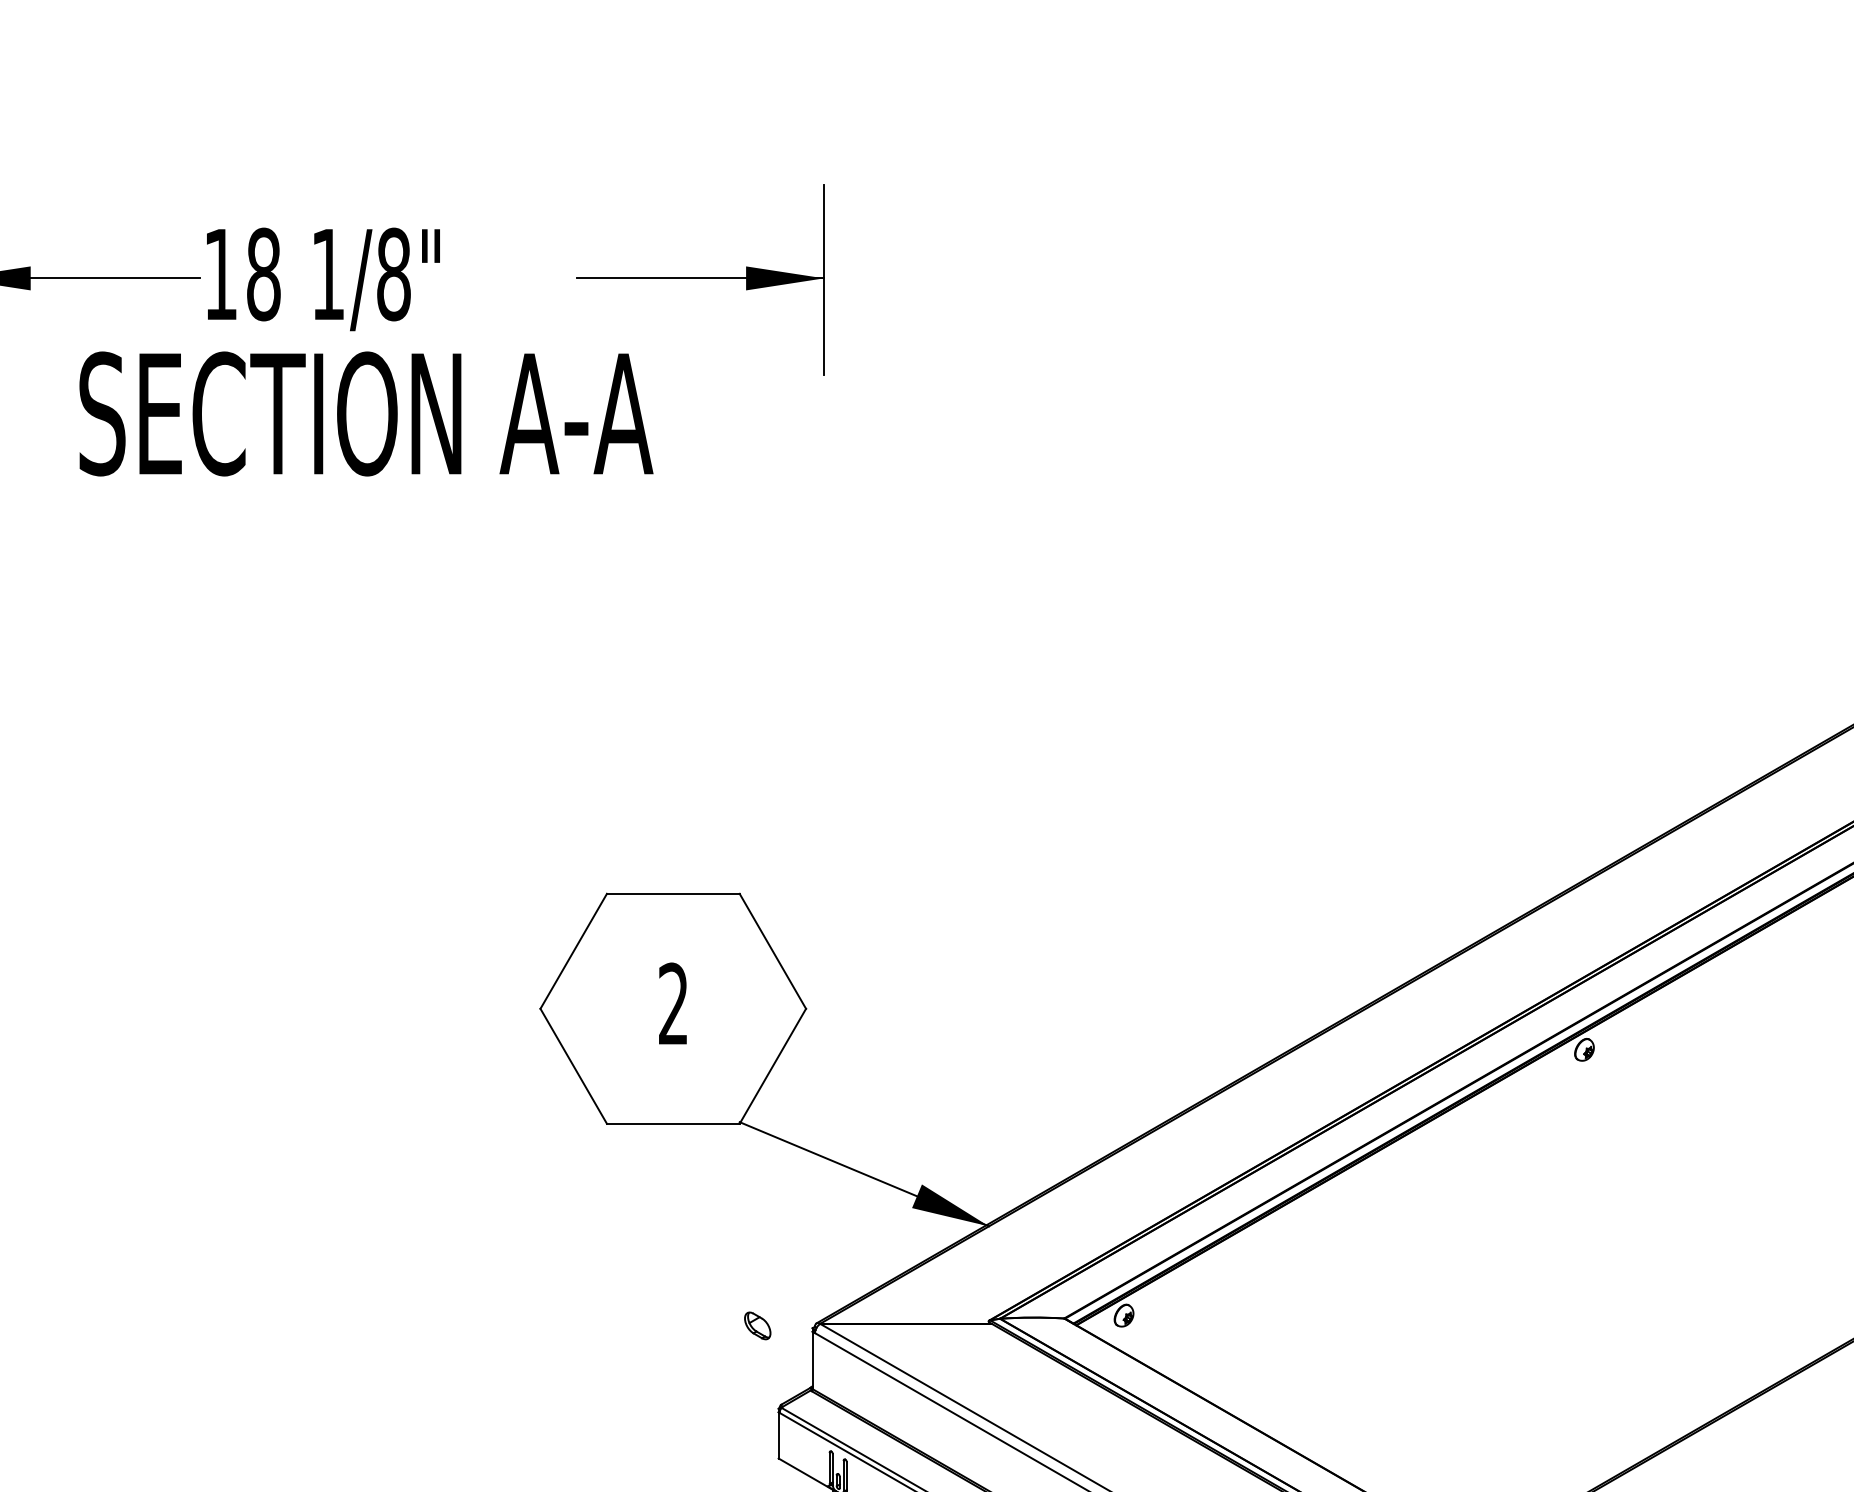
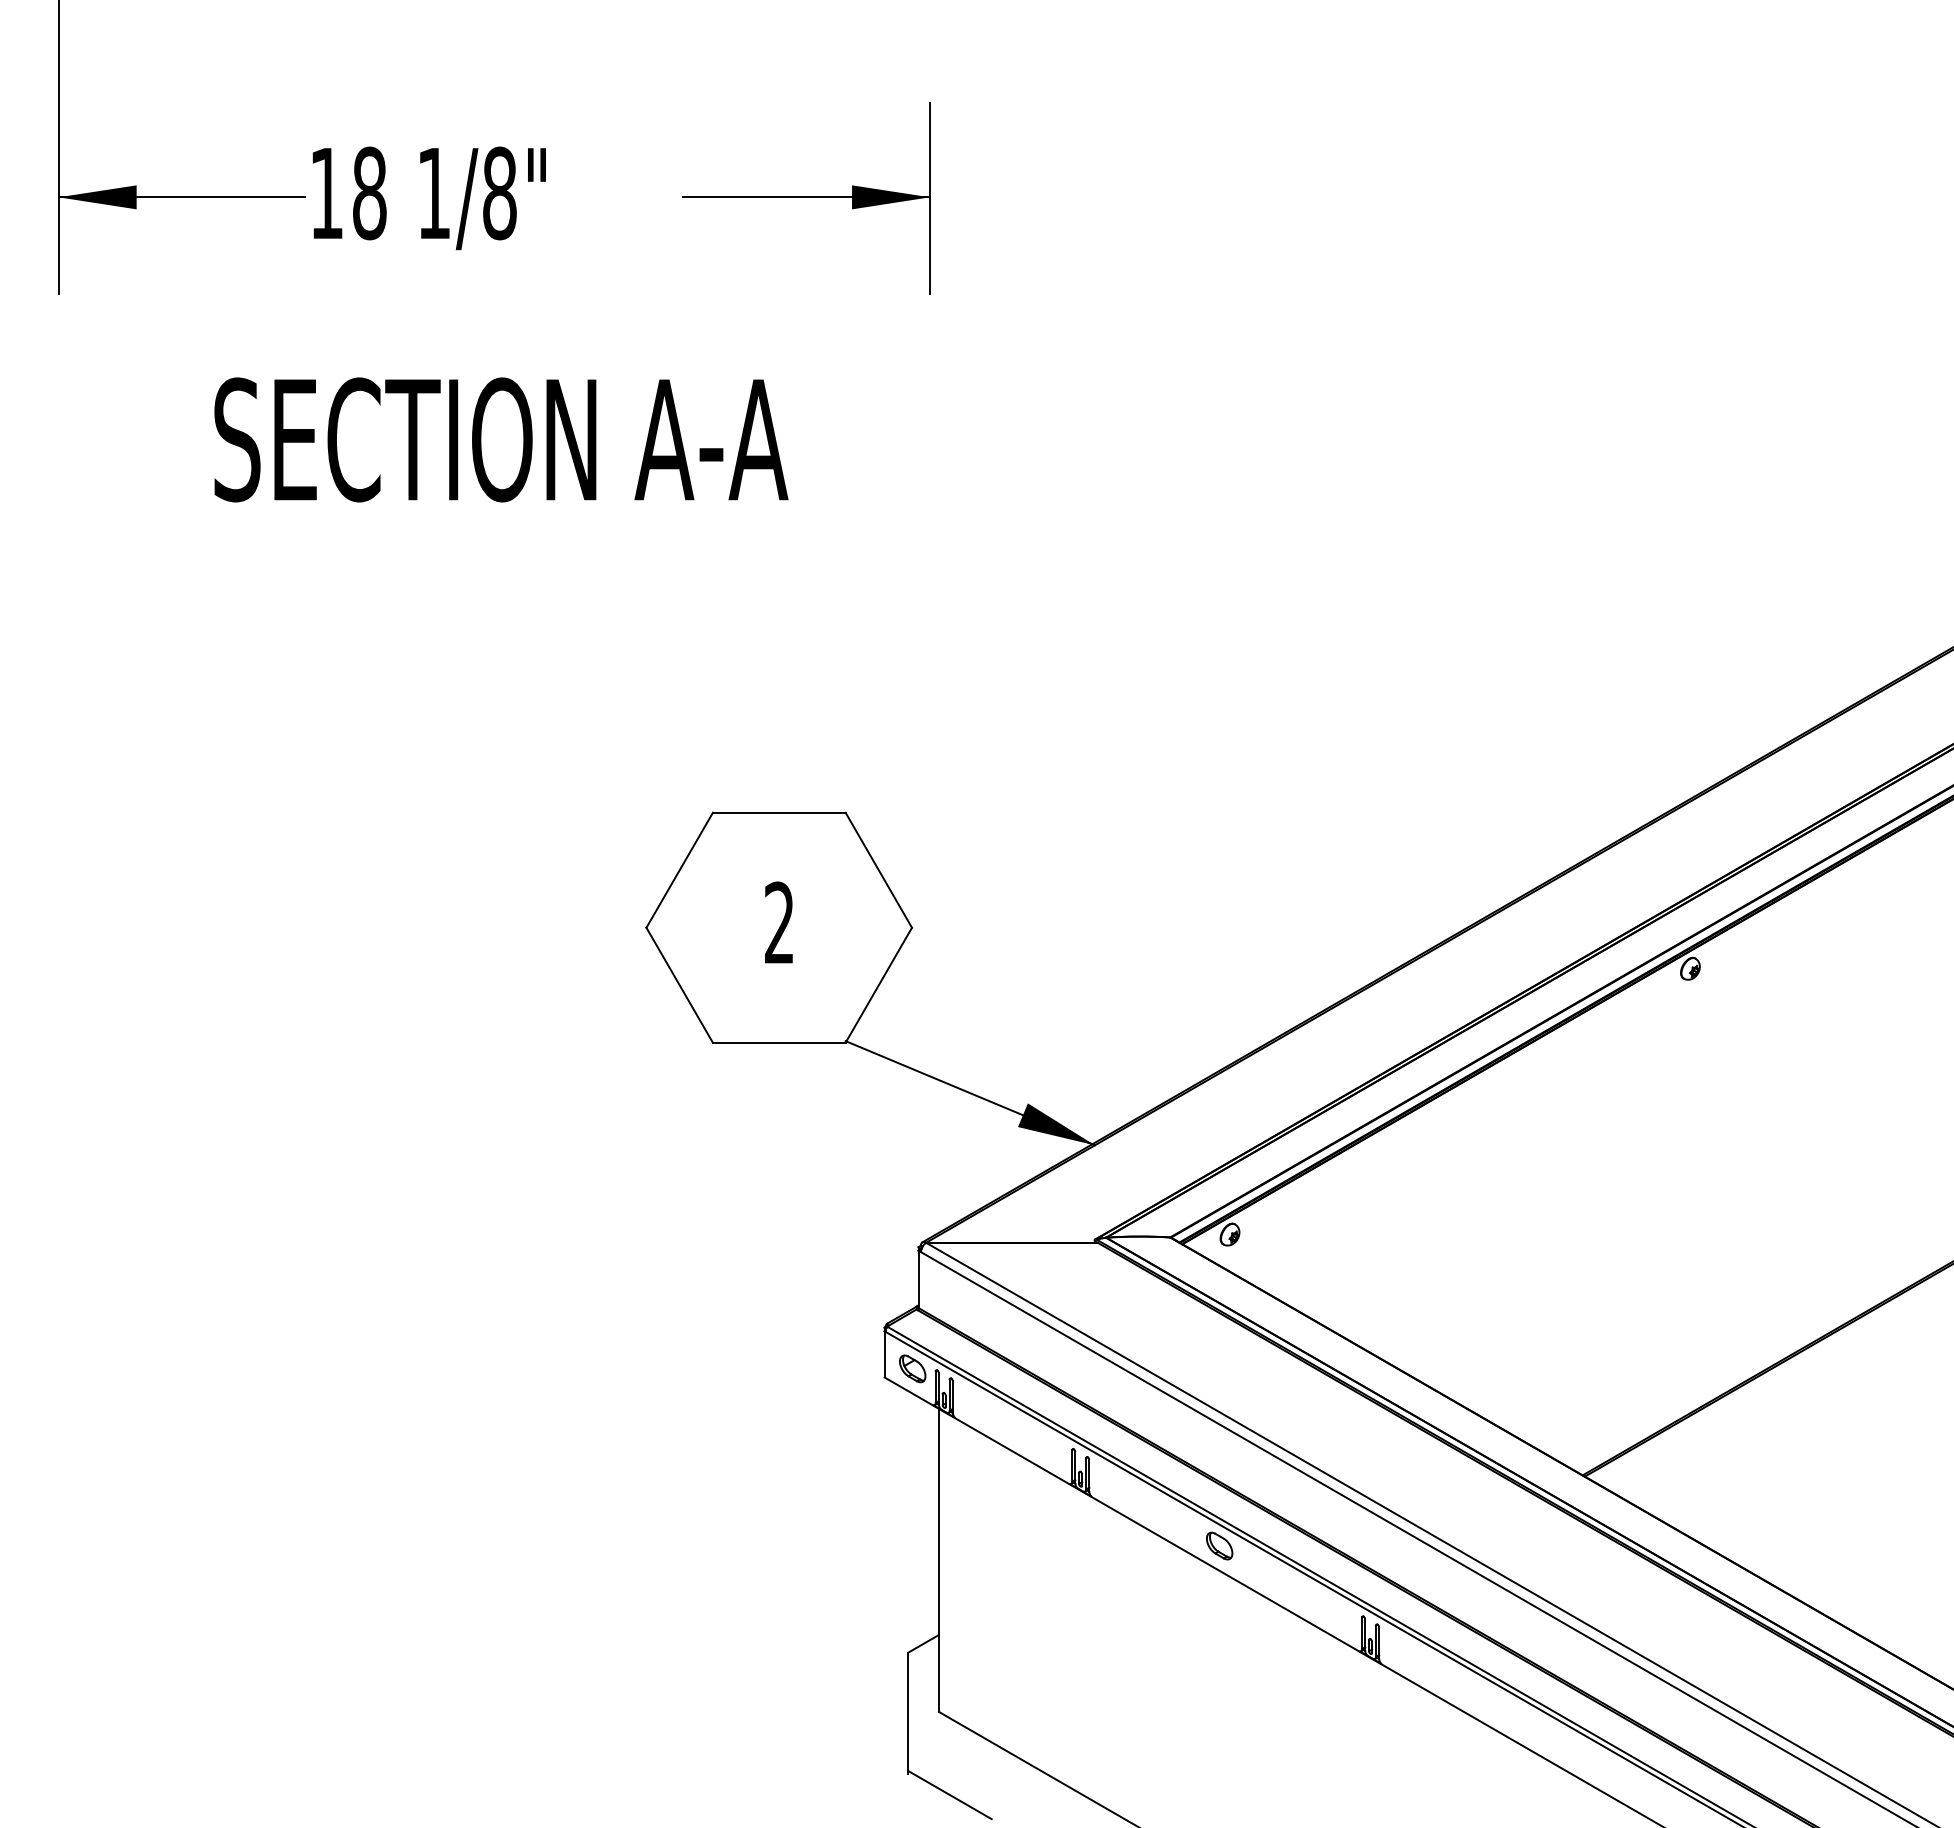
text: (366, 413) -> (501, 439), moved
part: (757, 1325) -> (912, 1368), moved

